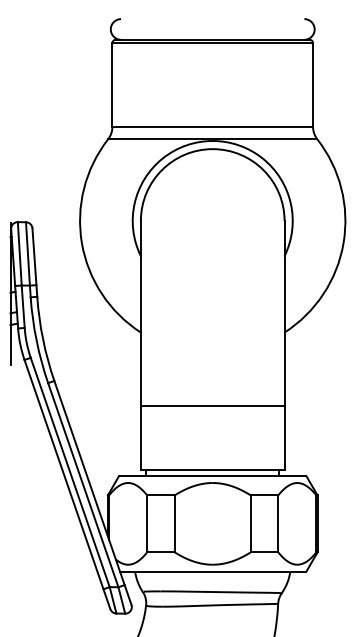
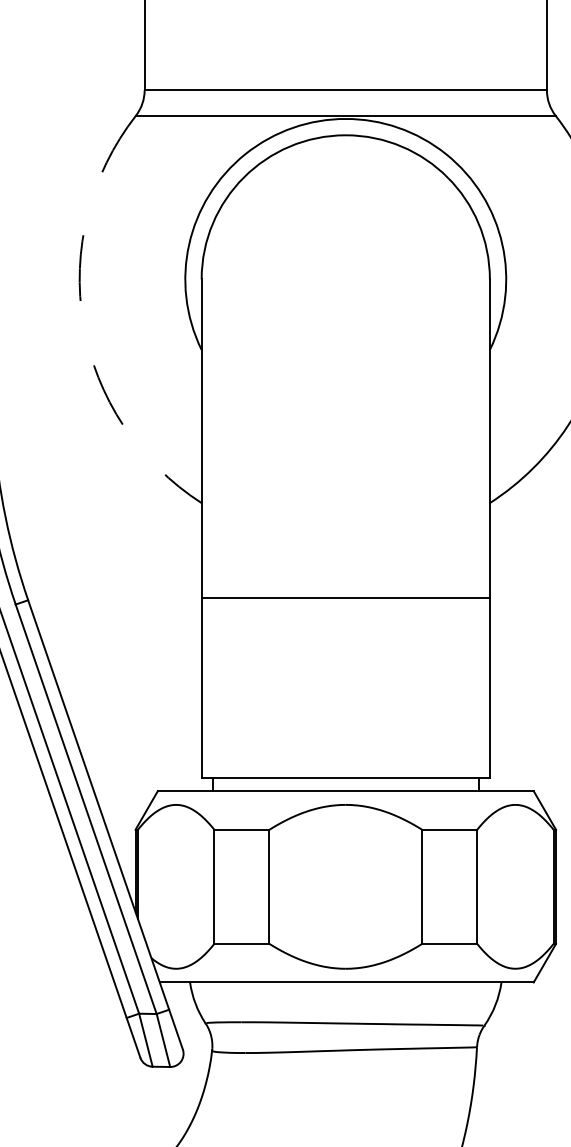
arc: (81, 243) -> (82, 324), solid -> dashed
line: (212, 405) -> (345, 597), moved

